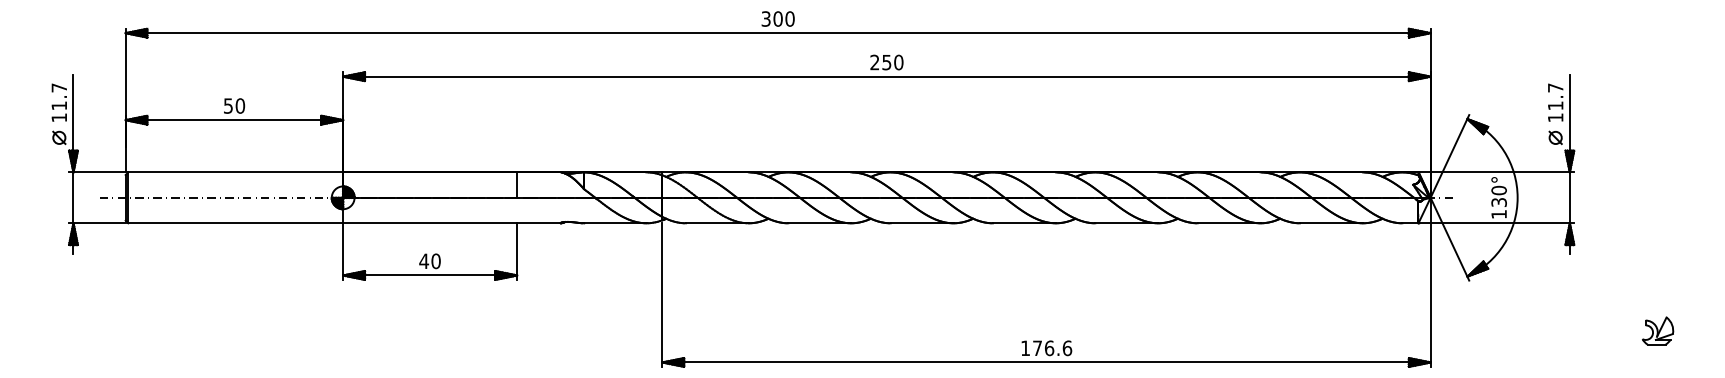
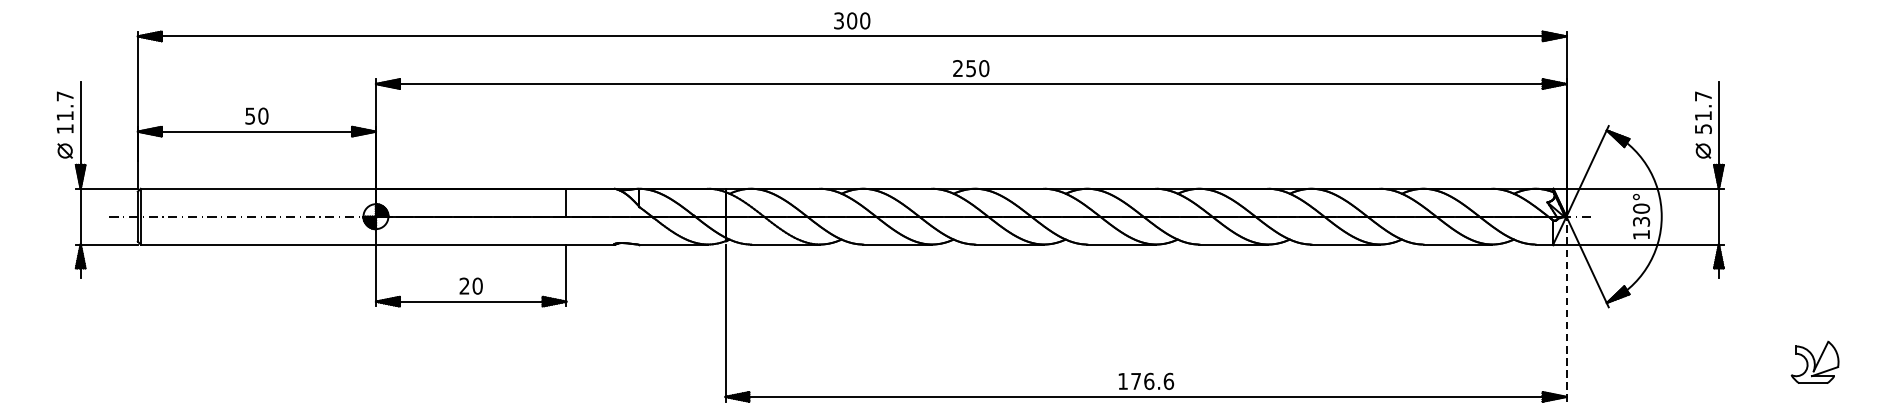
text: (1555, 117) -> (1703, 128), 11.7 -> 51.7
text: (424, 260) -> (464, 285), 40 -> 20
line: (1430, 281) -> (1566, 308), solid -> dashed
part: (1658, 330) -> (1815, 361), size x1.4

